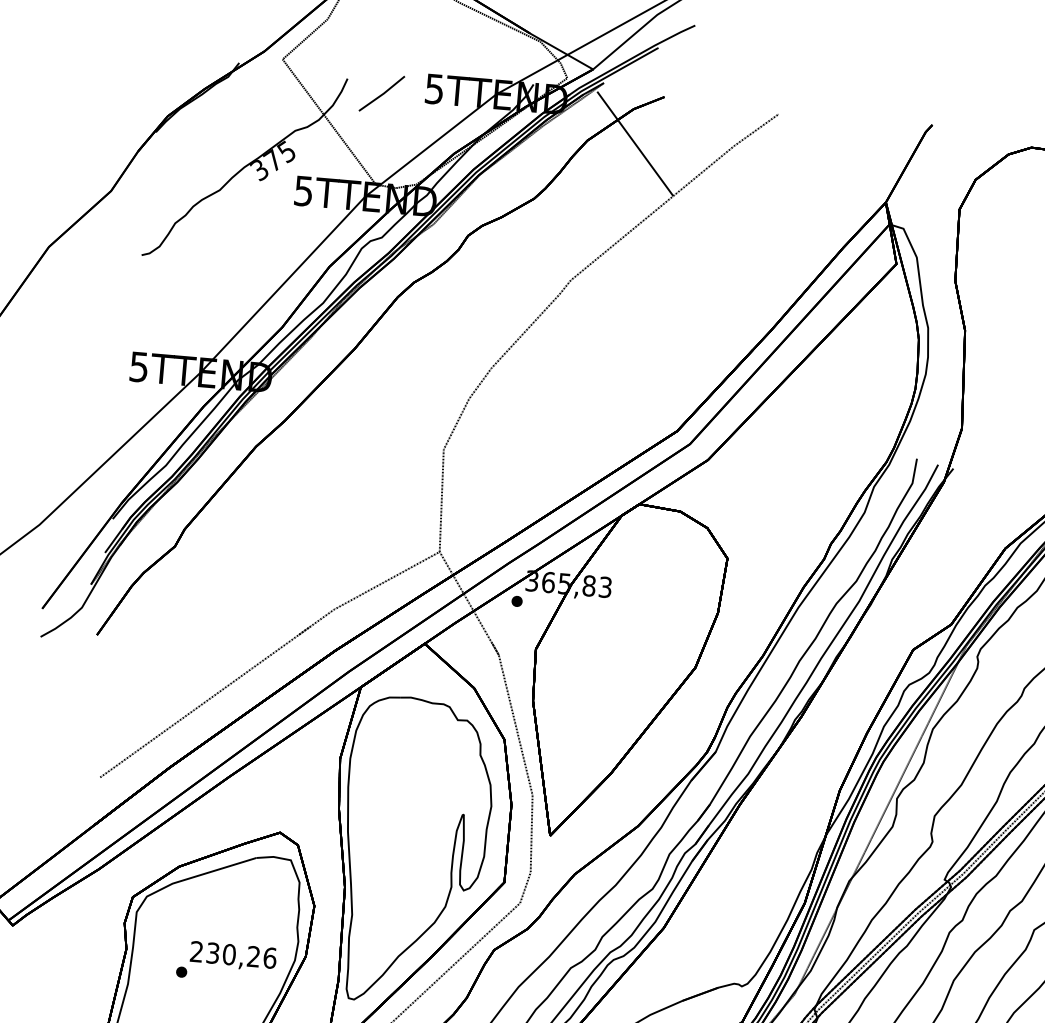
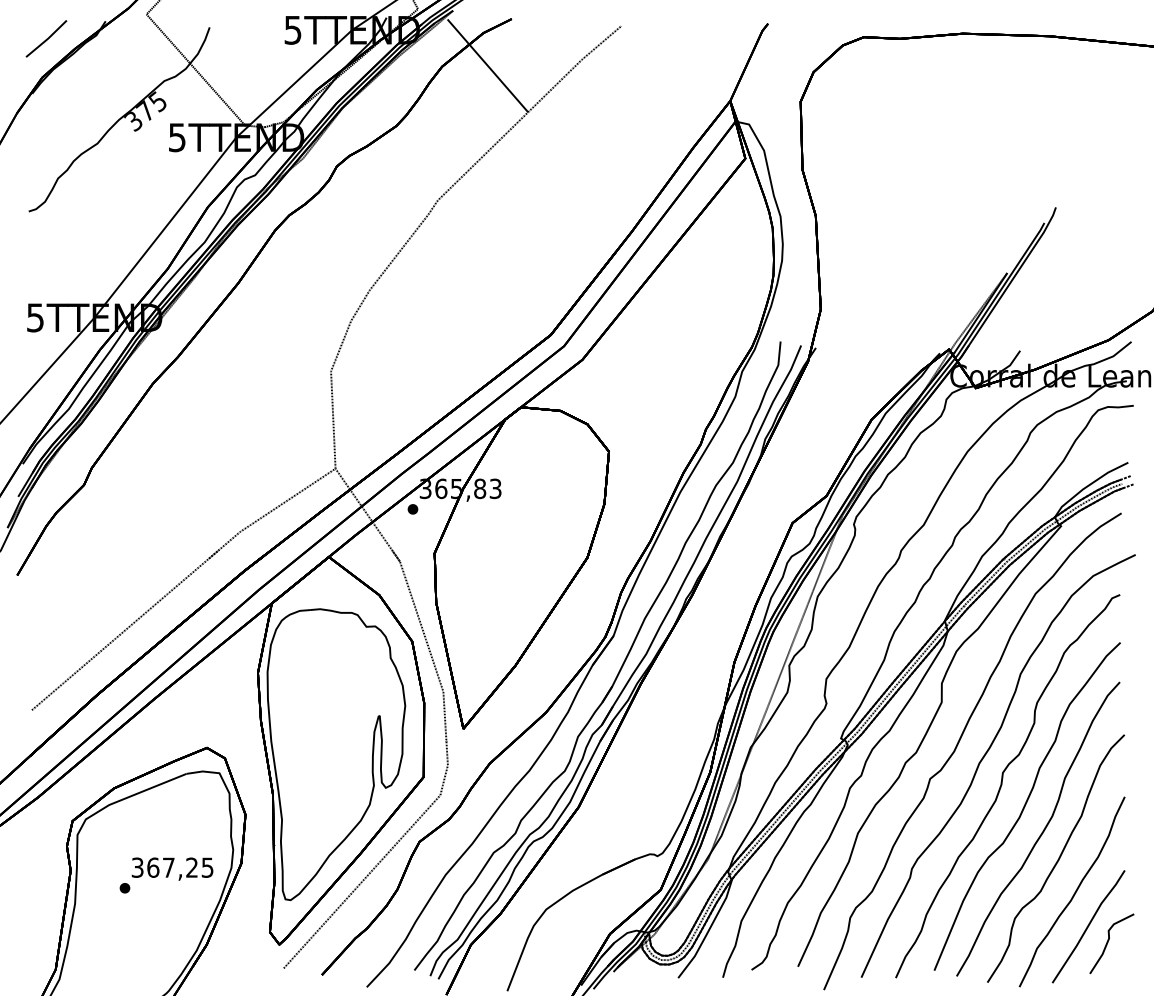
line: (381, 93) -> (46, 38), moved
text: (233, 954) -> (172, 867), 230,26 -> 367,25

